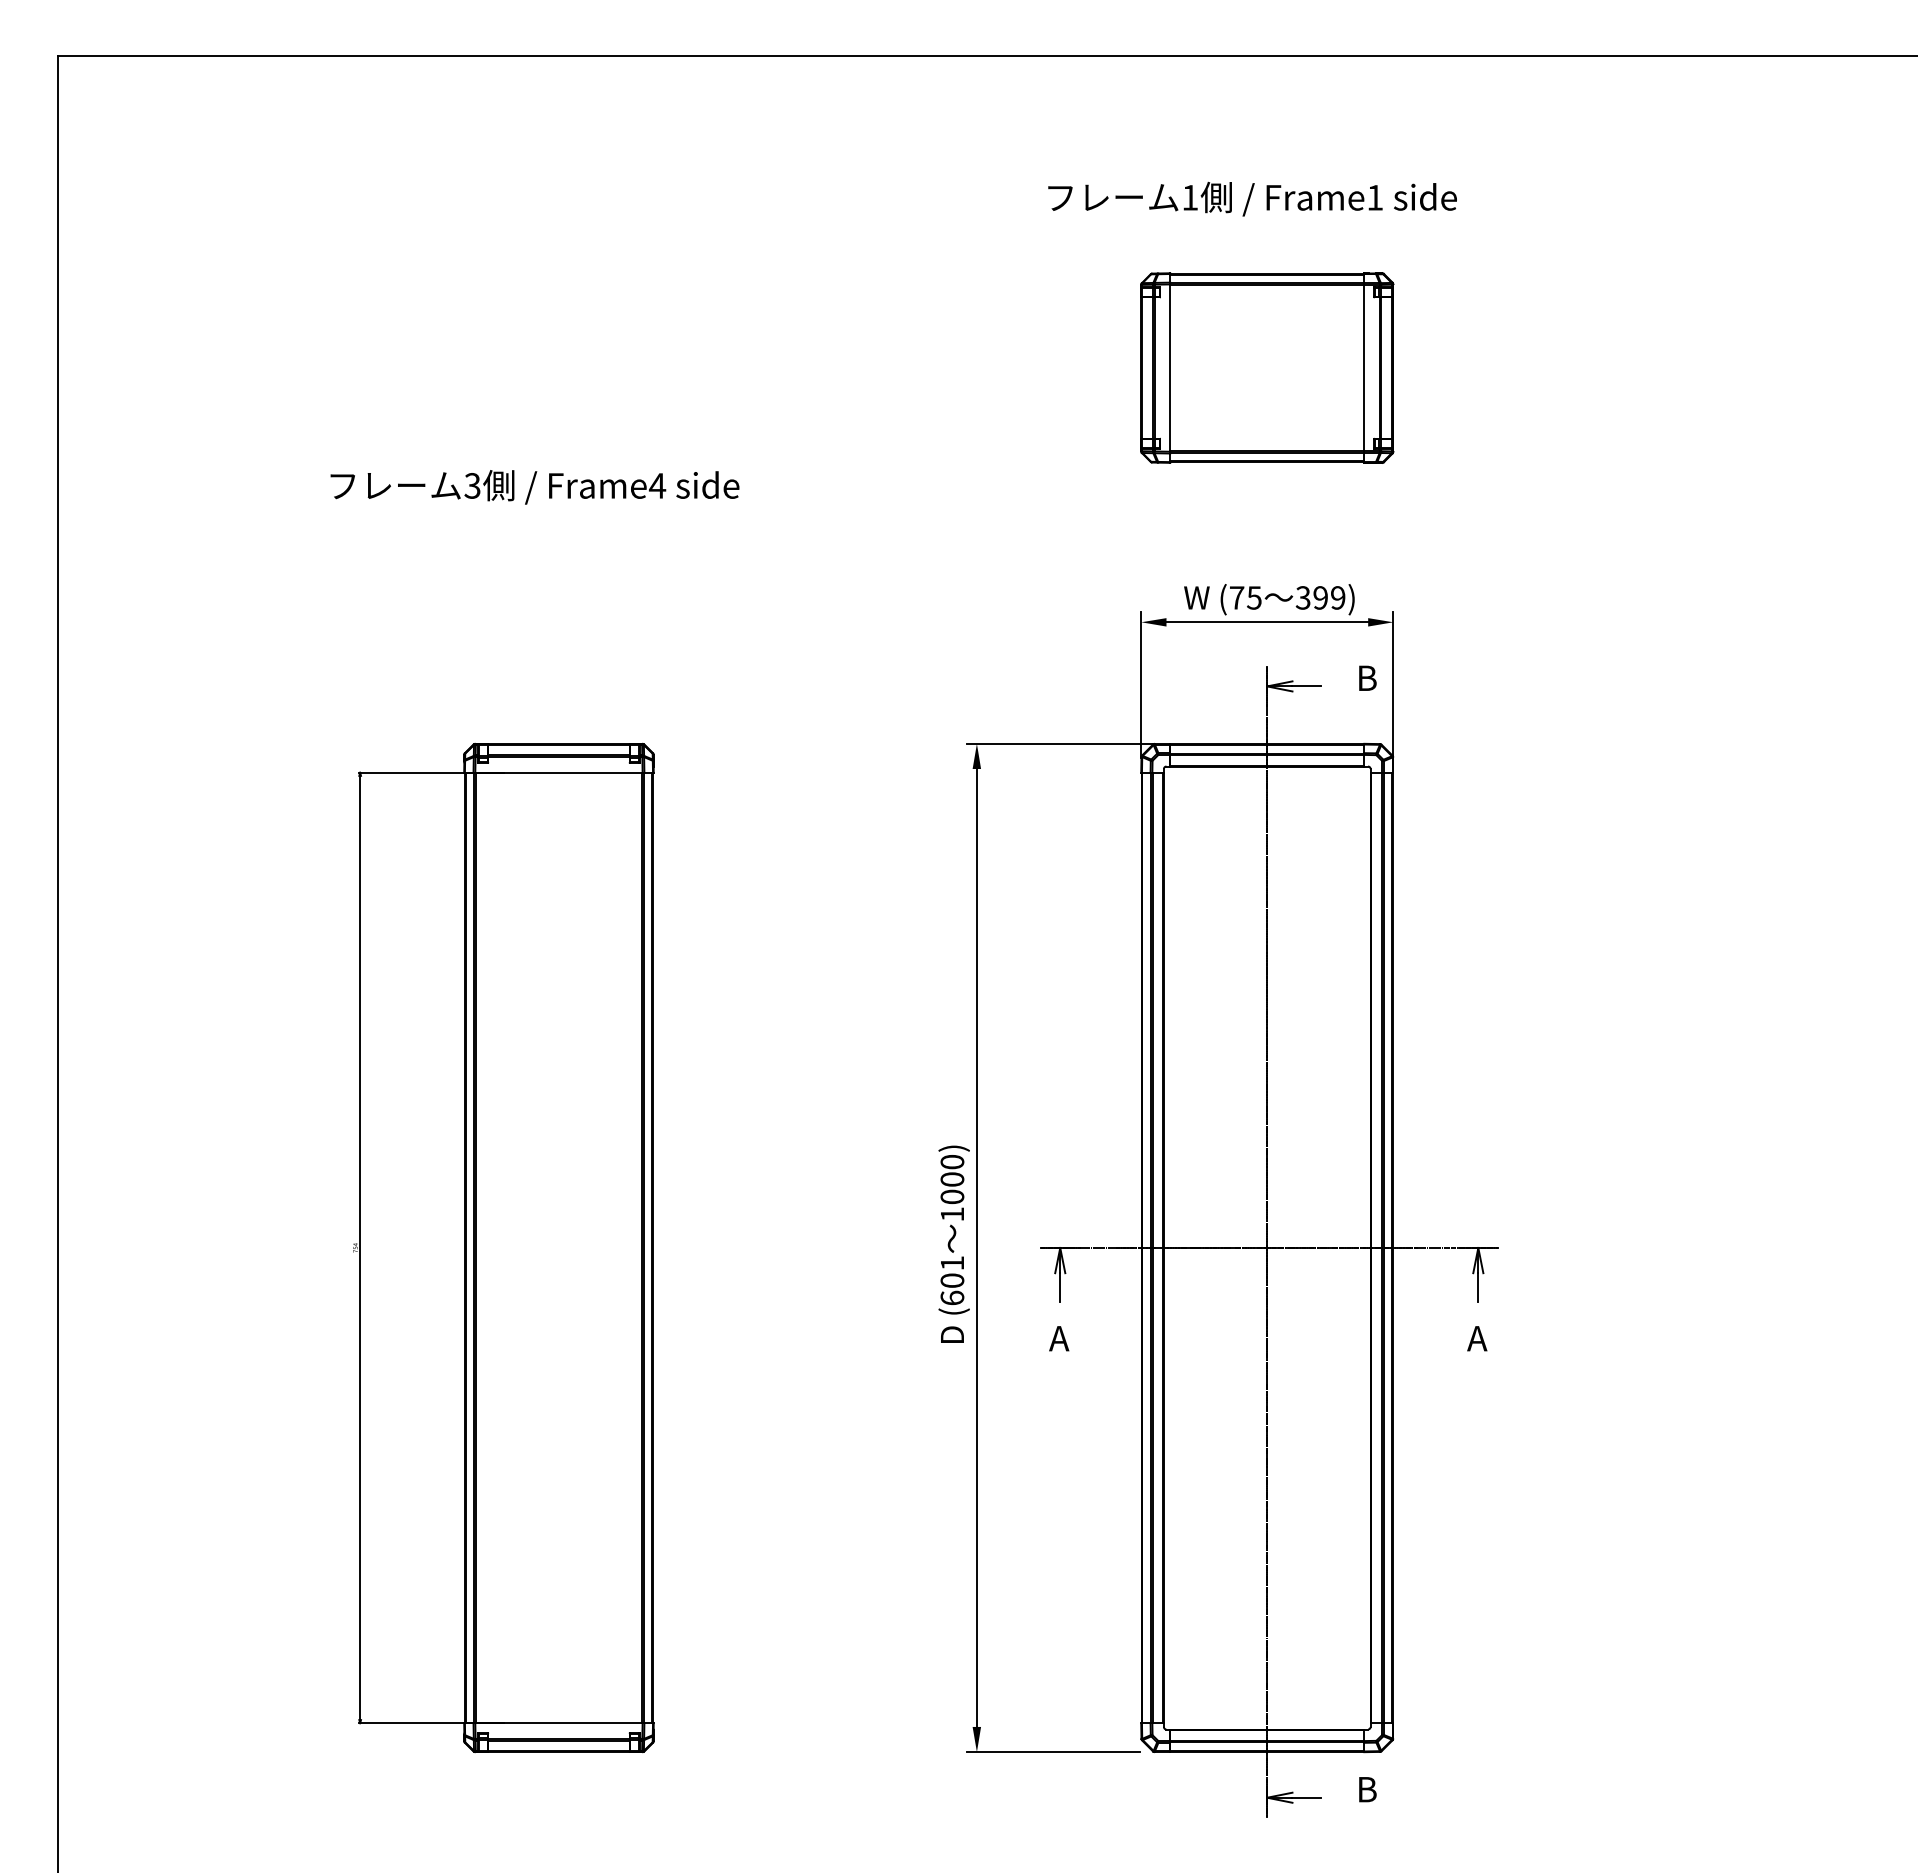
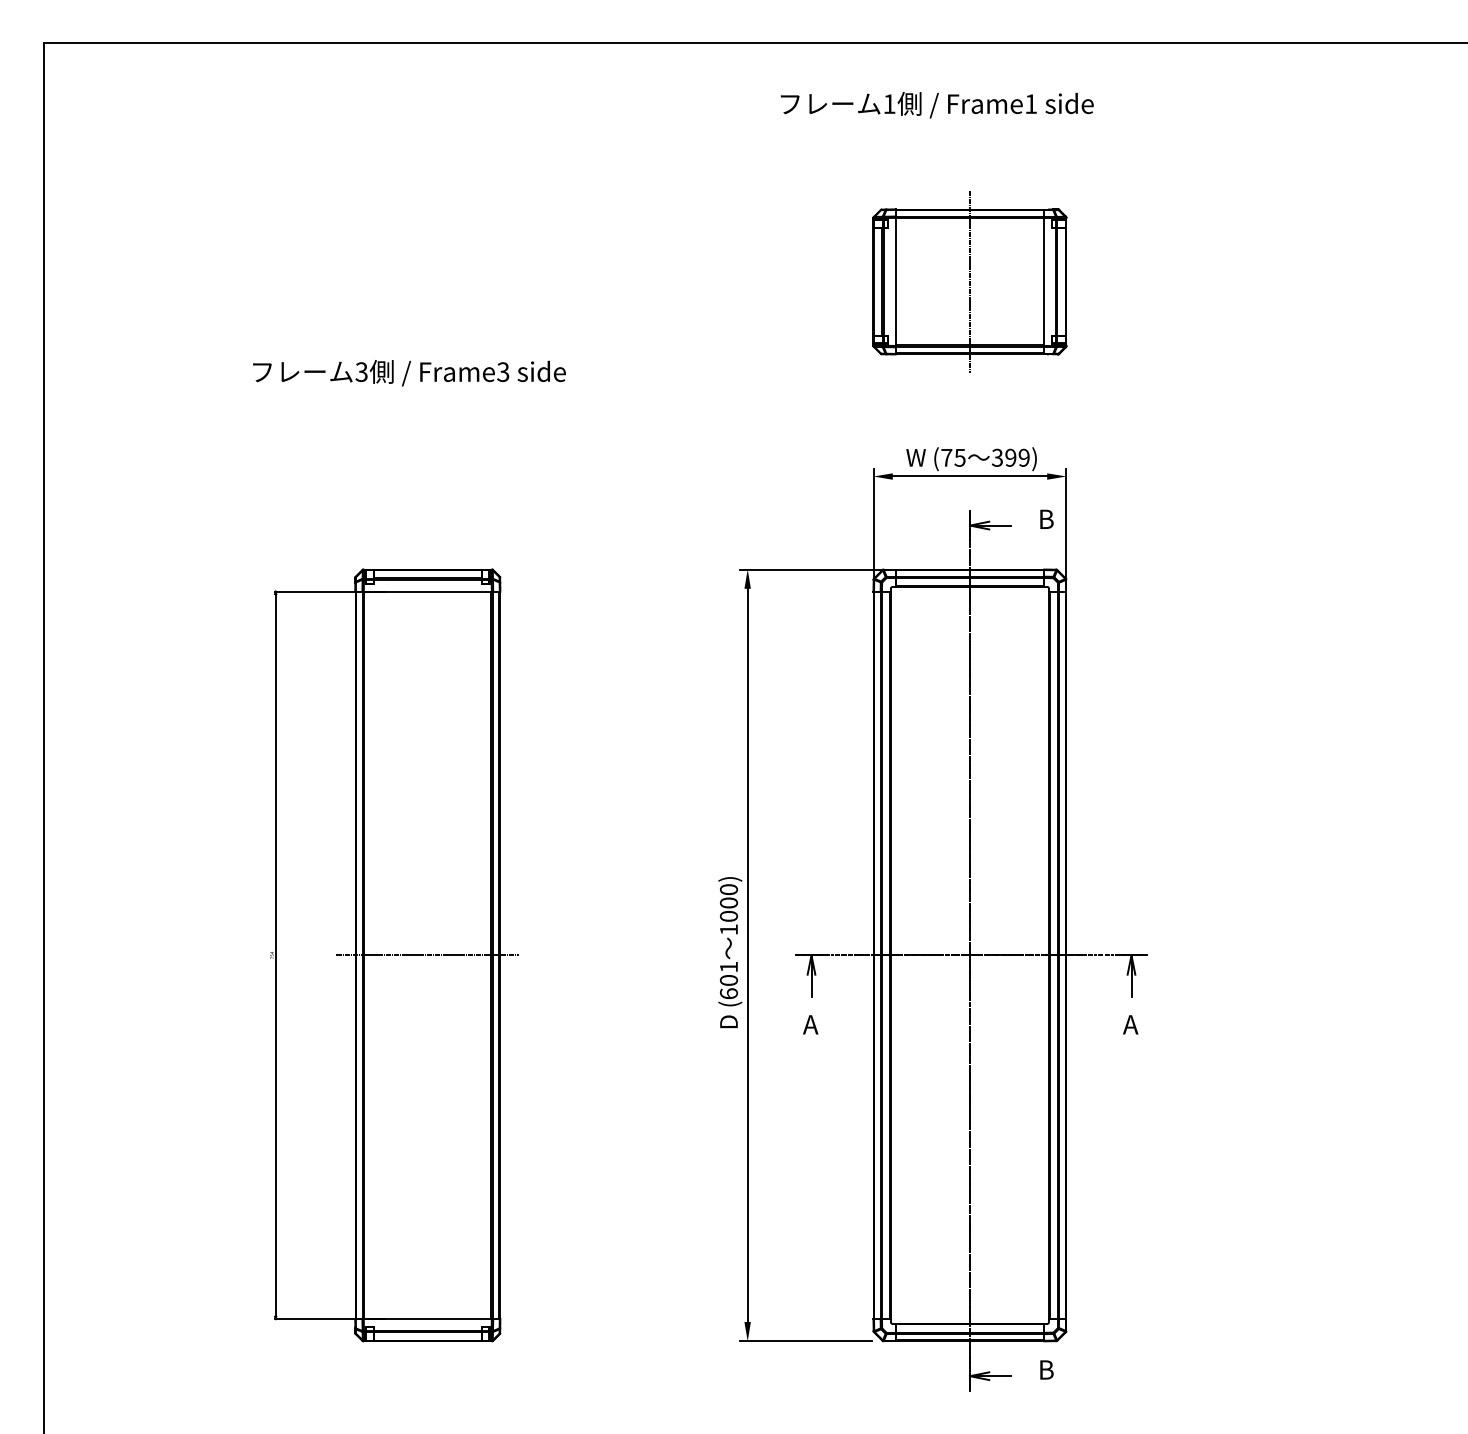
text: (1252, 198) -> (937, 104), moved
line: (1267, 367) -> (970, 281), added
text: (657, 485) -> (503, 371), Frame4 -> Frame3
line: (558, 1248) -> (427, 955), added

